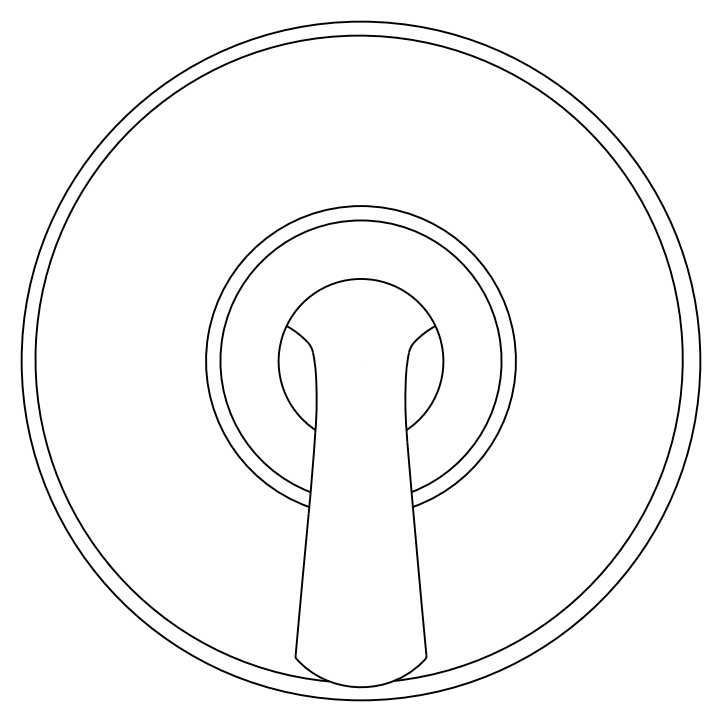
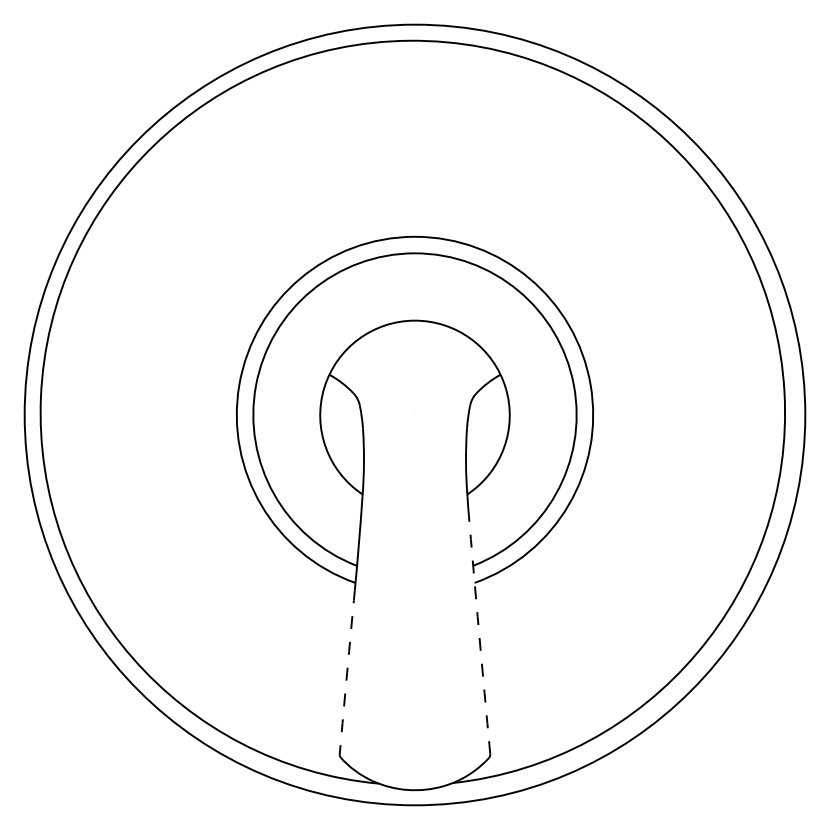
arc: (416, 549) -> (478, 631), solid -> dashed
arc: (302, 584) -> (347, 672), solid -> dashed

